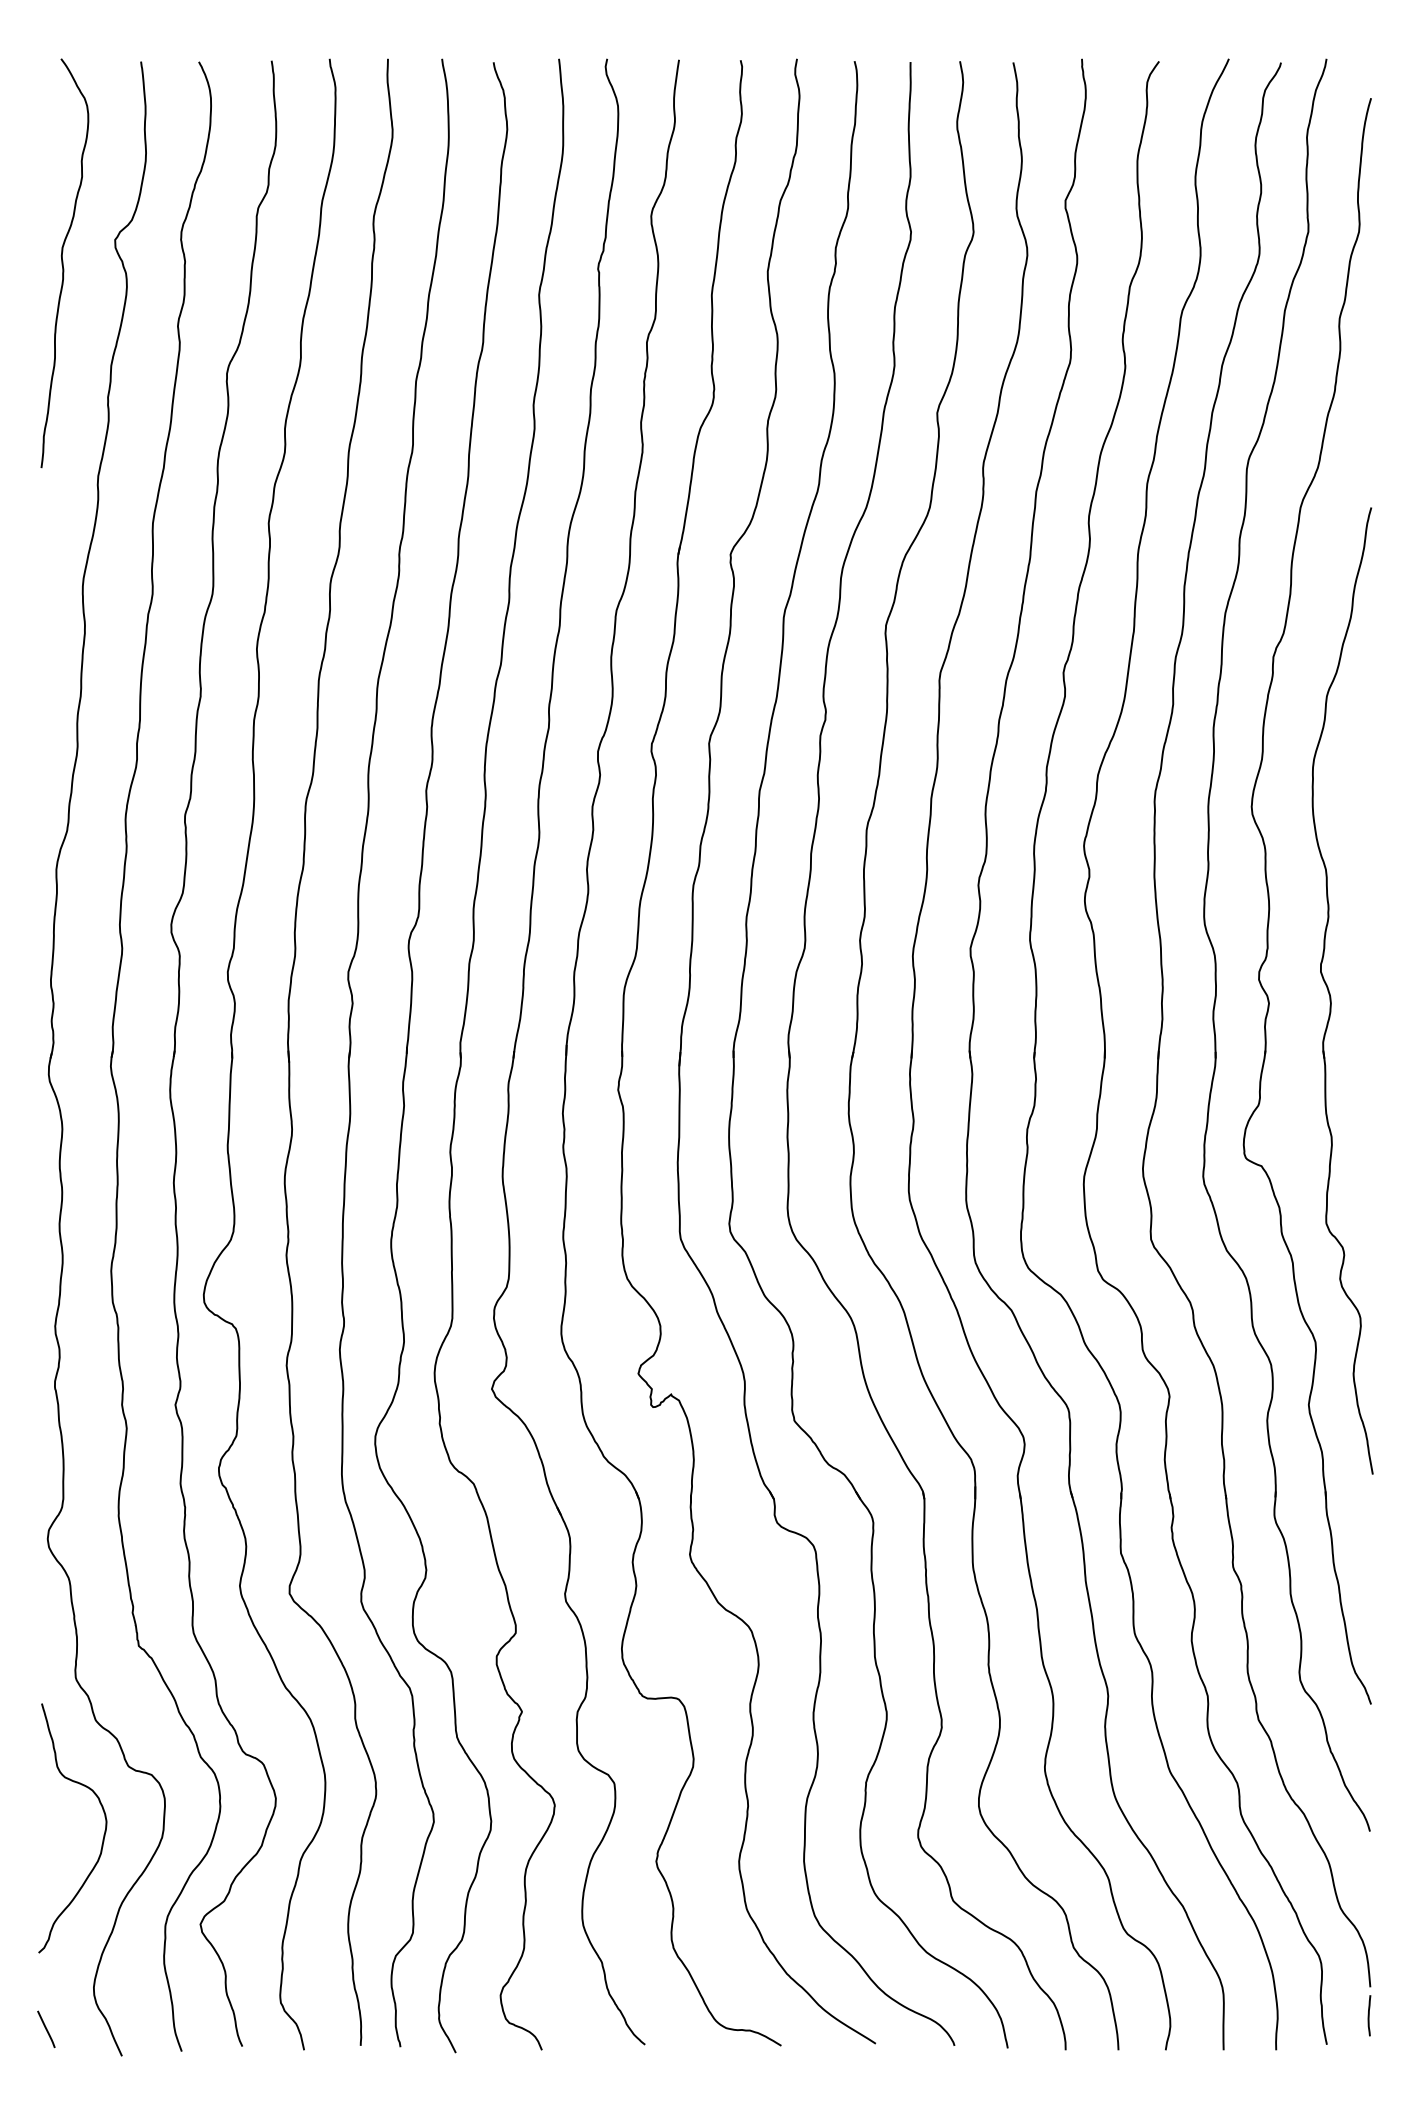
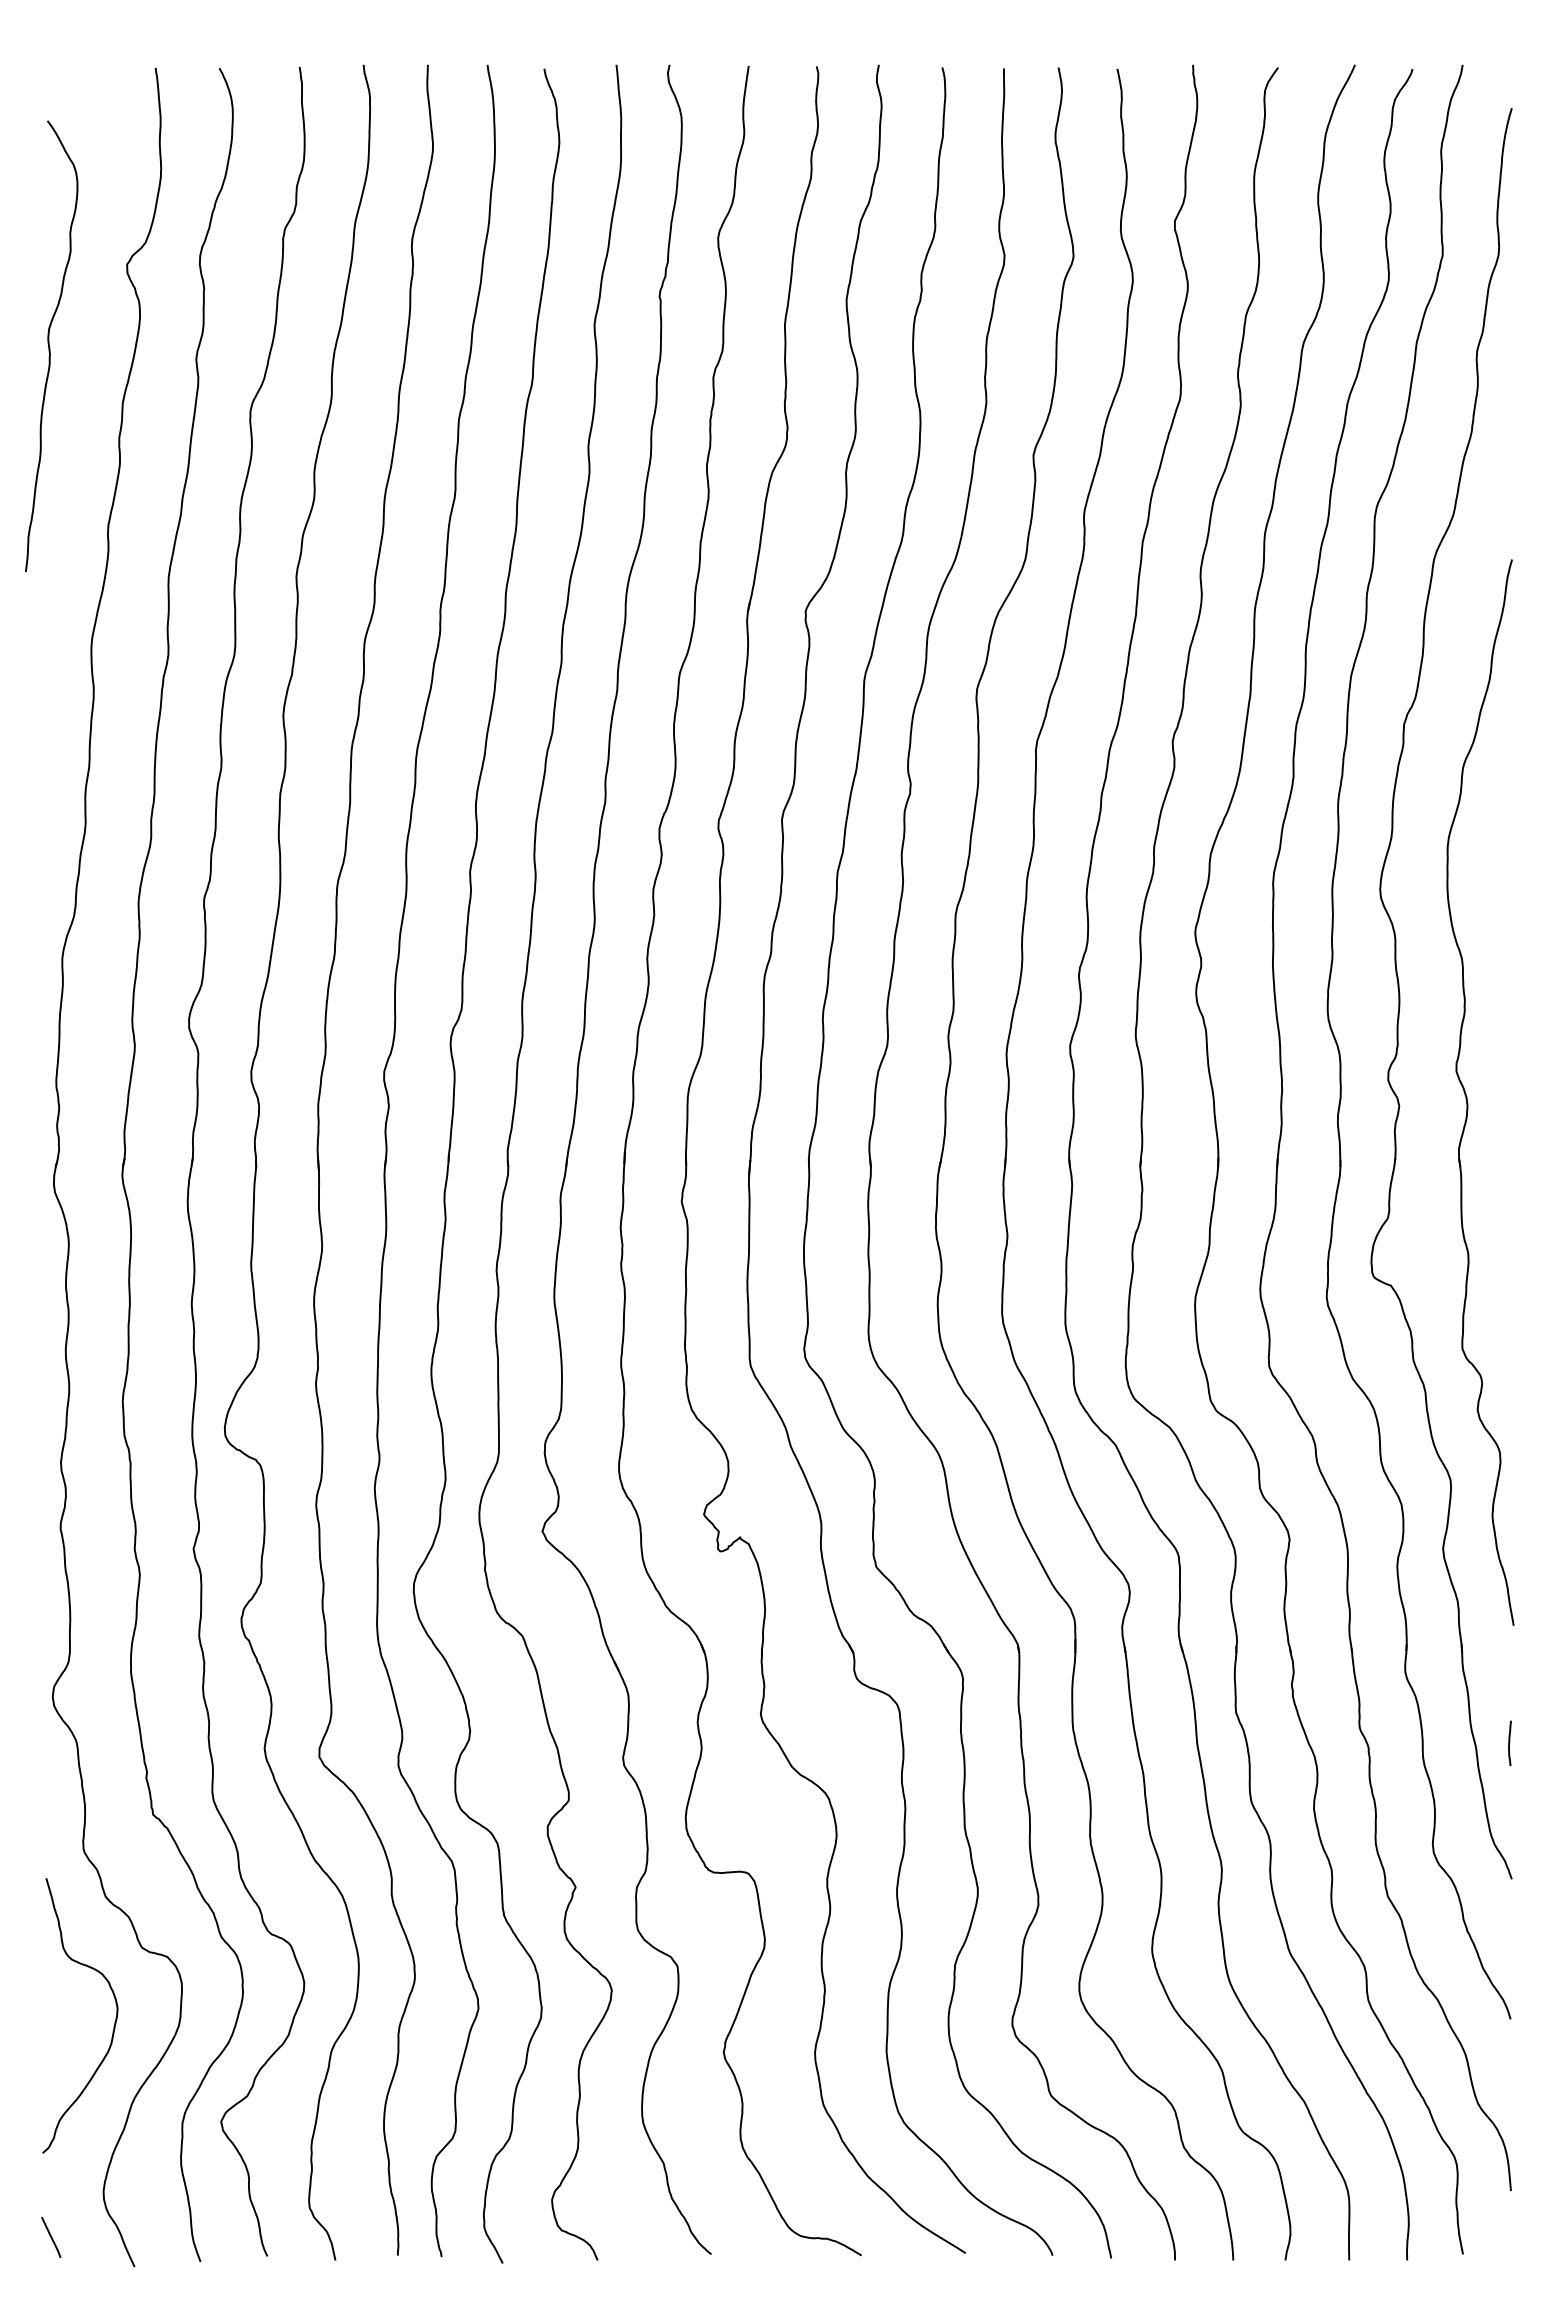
curve: (63, 264) -> (50, 347), moved
curve: (1369, 2015) -> (1509, 1743), moved

